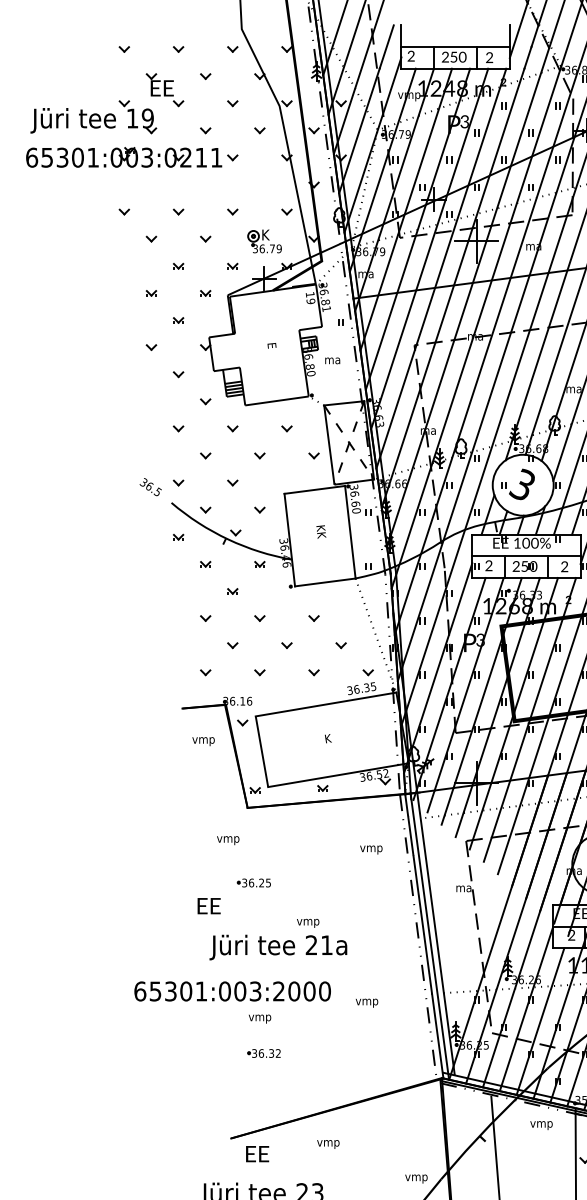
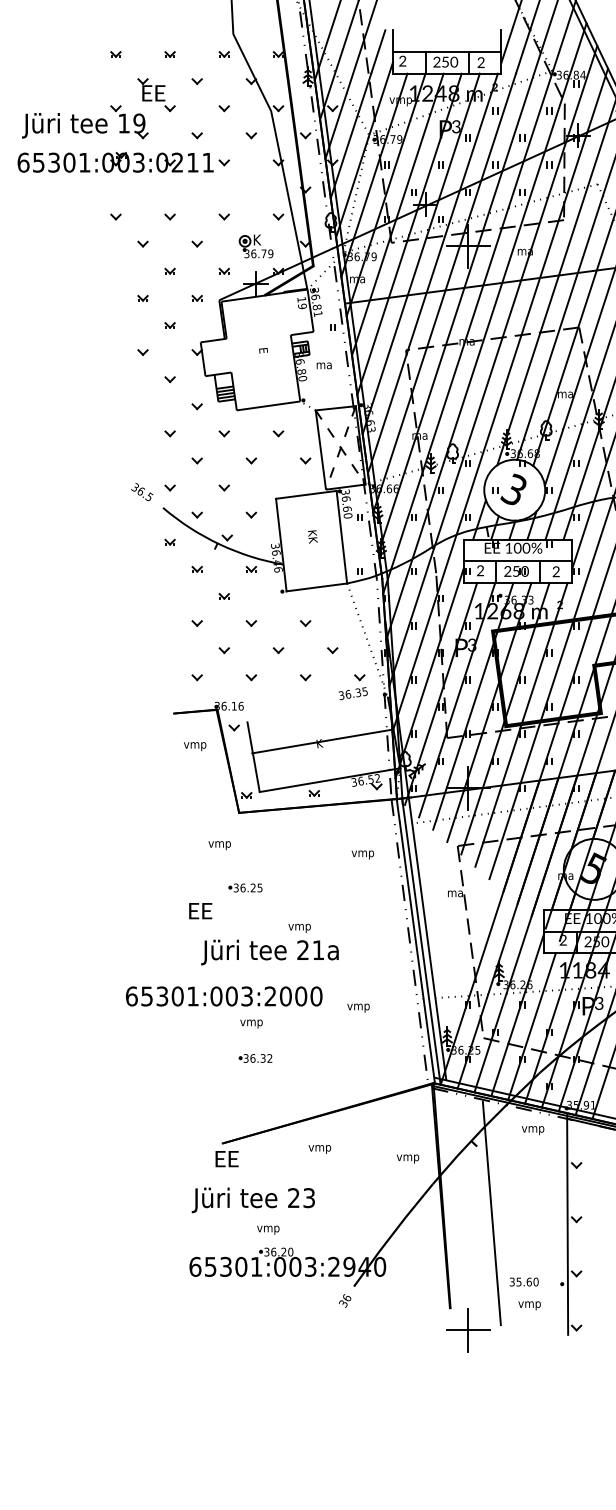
line: (325, 704) -> (322, 741), moved
text: (256, 1154) -> (226, 1159), moved
text: (416, 1178) -> (408, 1158), moved

